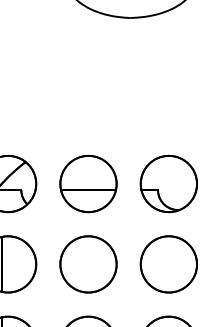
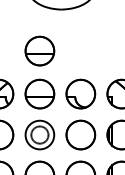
part: (87, 98) -> (39, 50), added
circle: (87, 263) -> (39, 134), size x0.6

